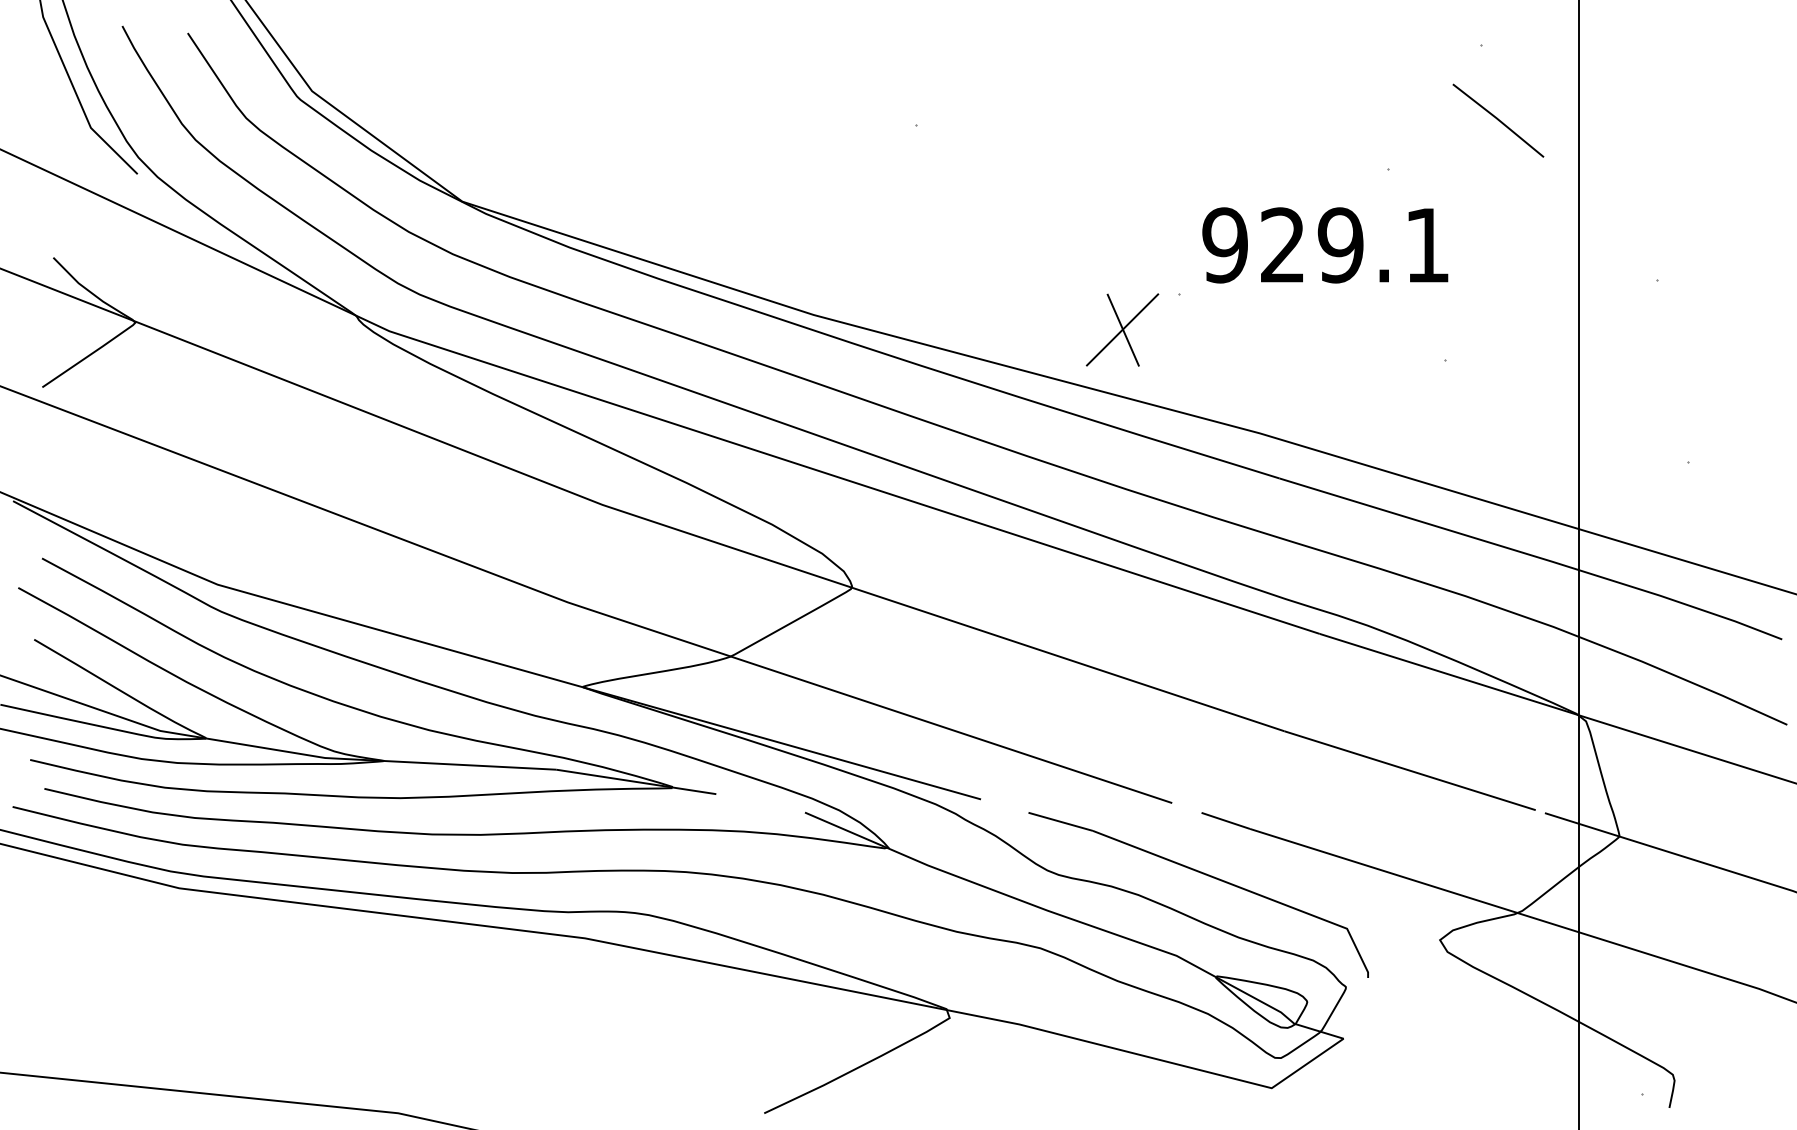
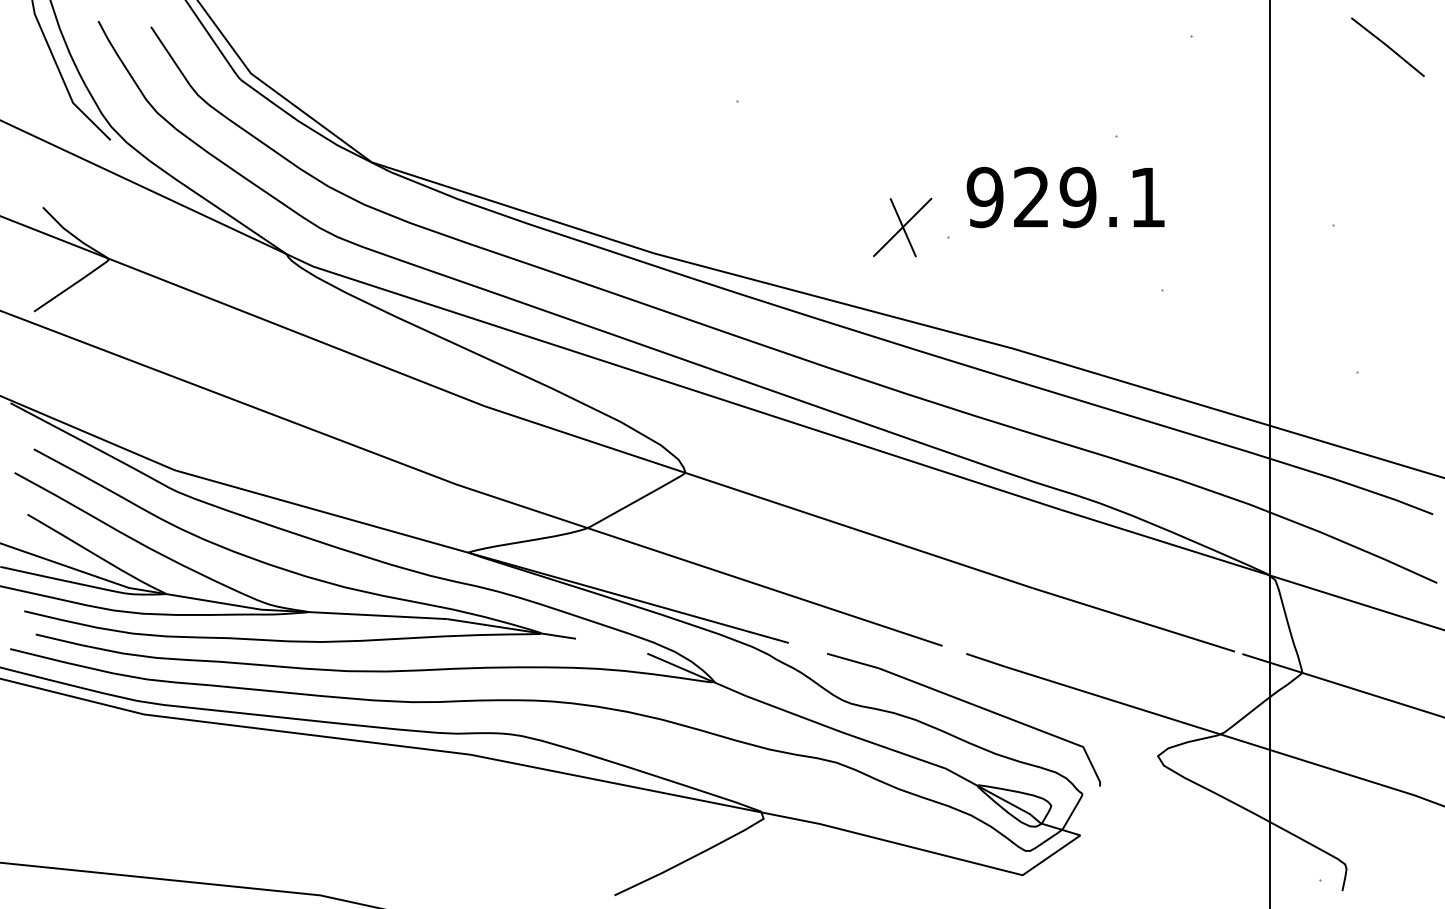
line: (1497, 119) -> (1387, 46), moved
part: (1122, 329) -> (902, 227), moved

